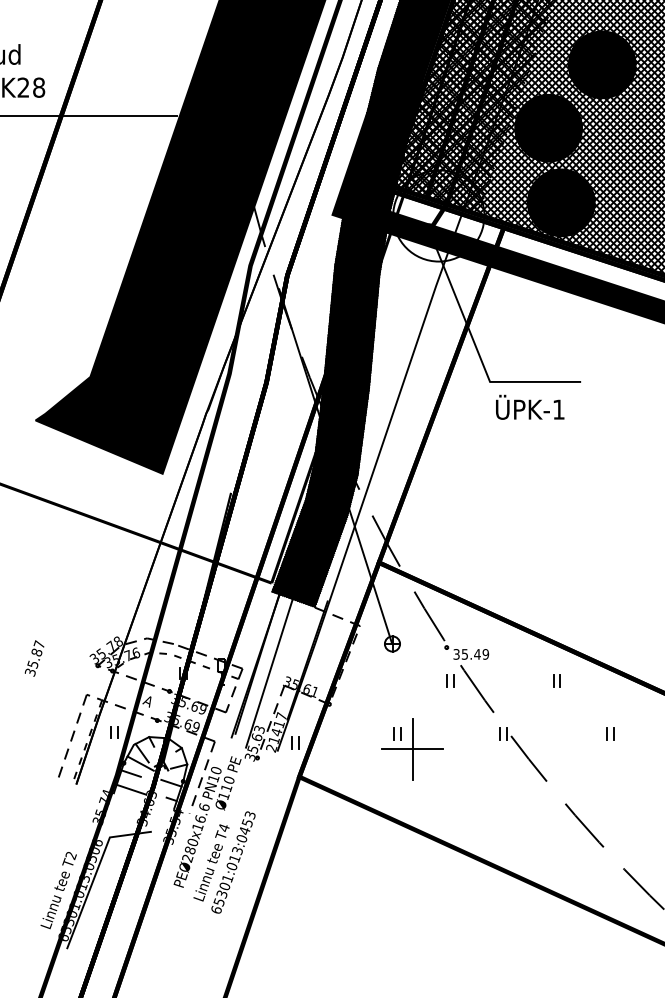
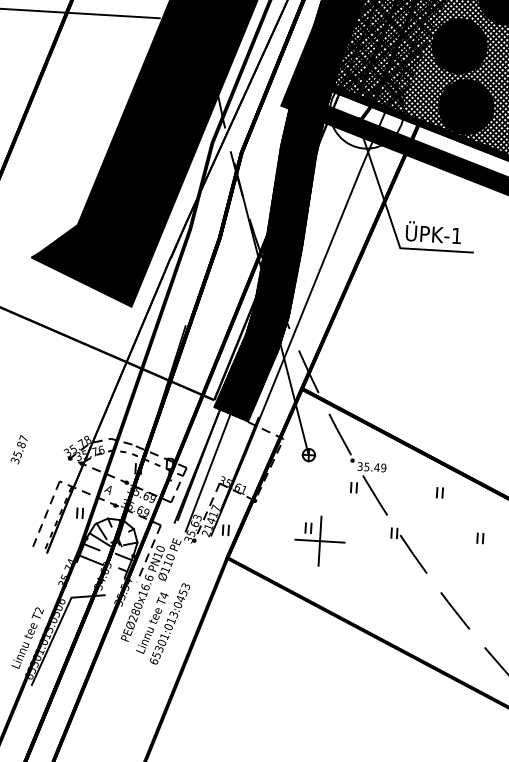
text: (530, 406) -> (433, 232), moved

